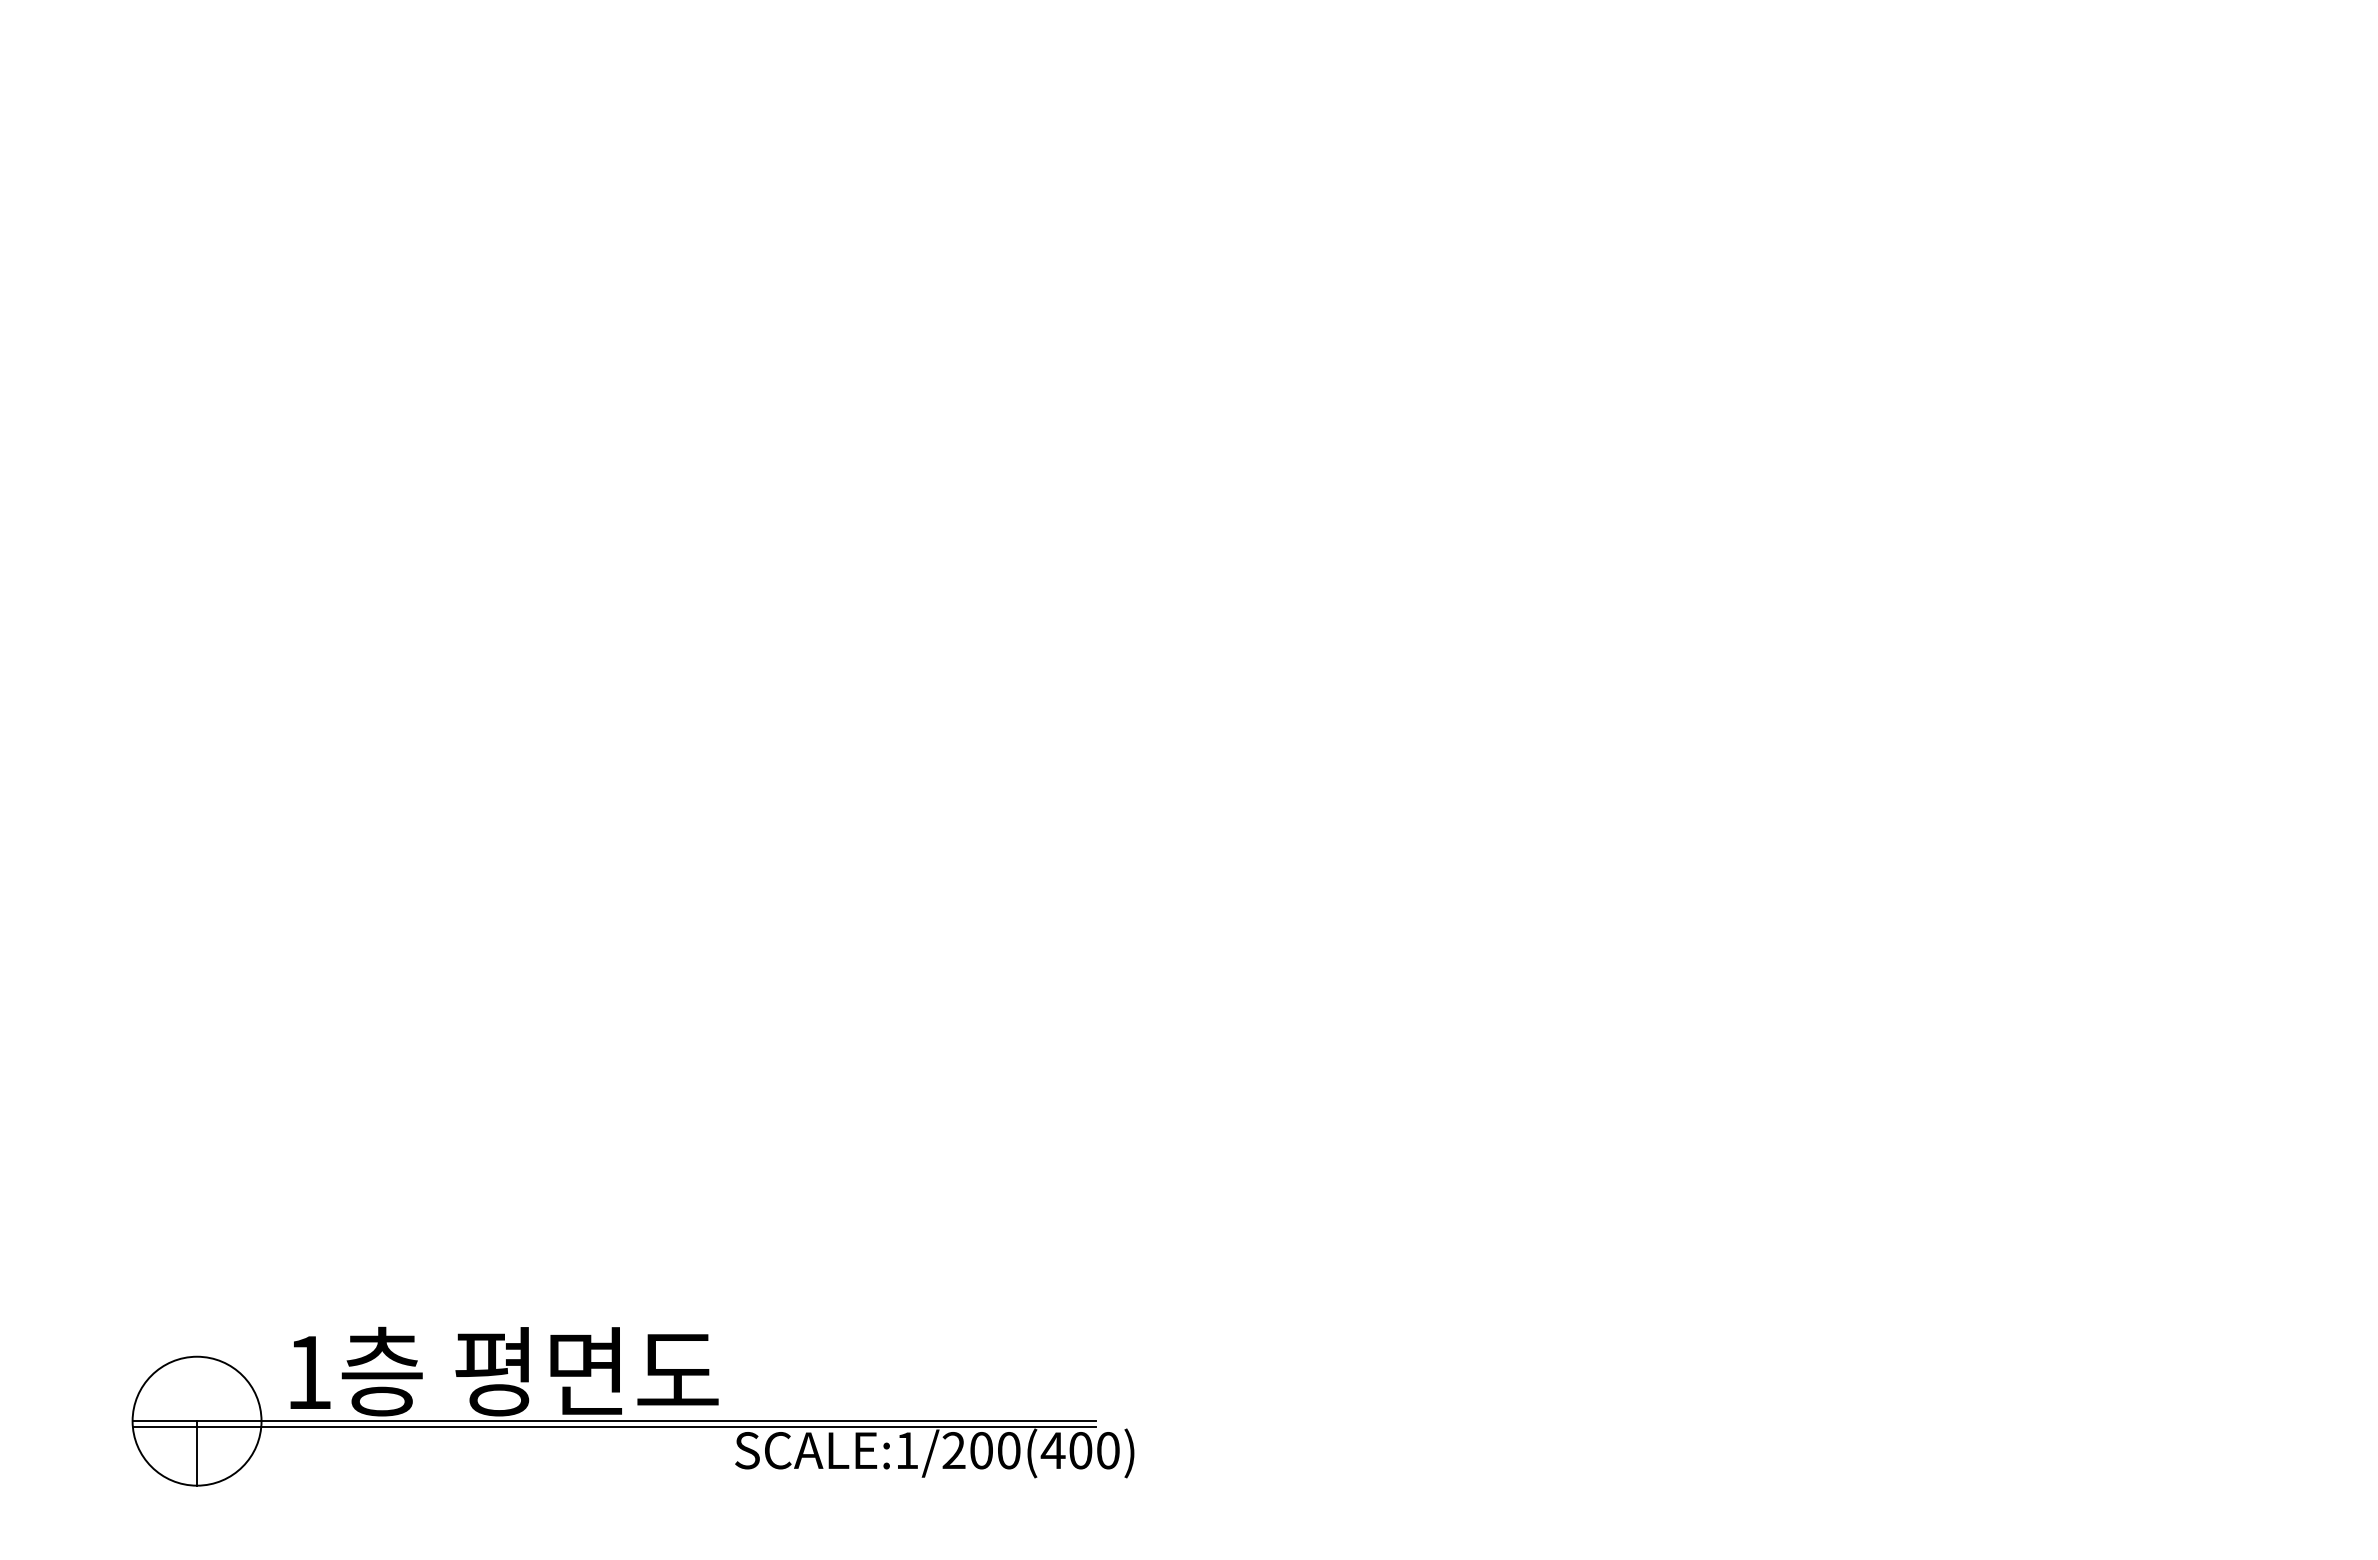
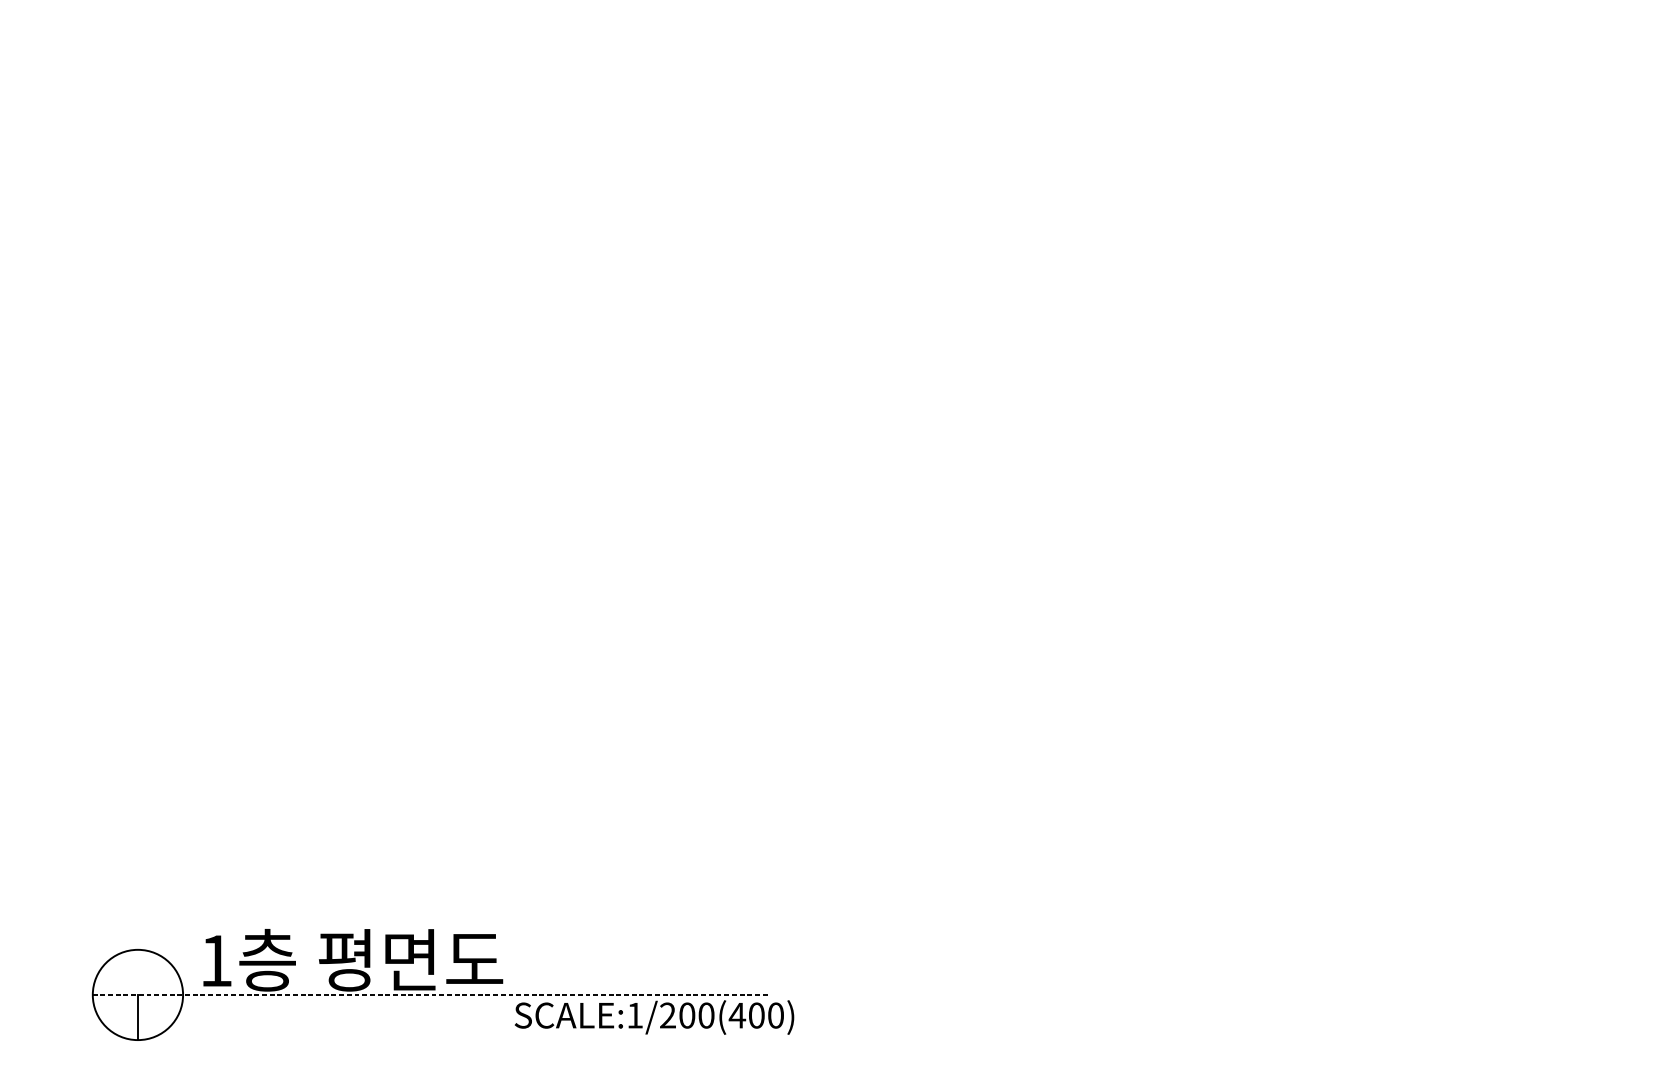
line: (614, 1421) -> (430, 995), solid -> dashed
line: (614, 1427) -> (430, 999), removed

